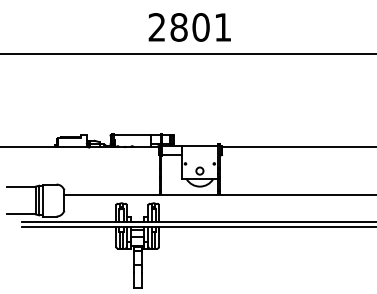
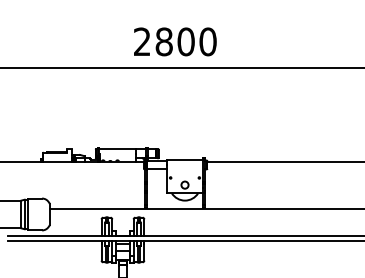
text: (222, 27) -> (207, 41), 2801 -> 2800

